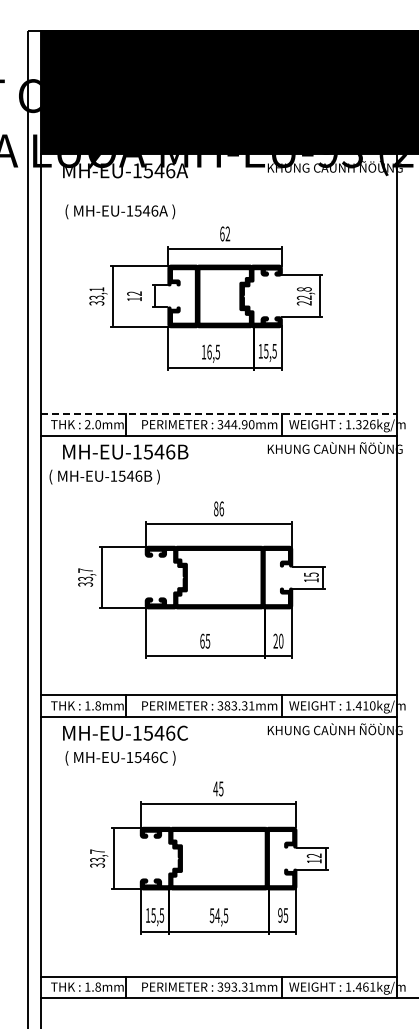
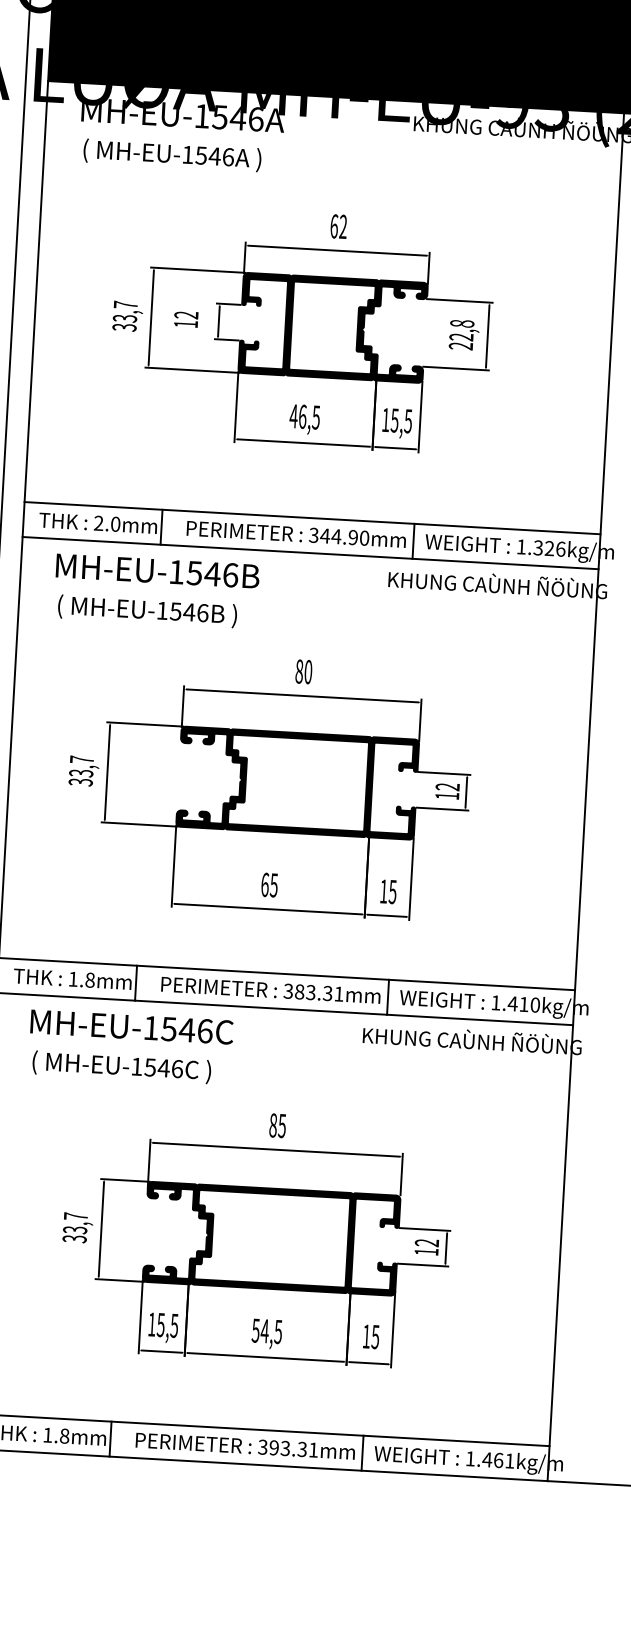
text: (120, 211) -> (172, 154), moved
text: (96, 289) -> (125, 305), 33,1 -> 33,7
text: (203, 352) -> (293, 416), 16,5 -> 46,5
line: (219, 414) -> (313, 518), dashed -> solid
text: (104, 476) -> (147, 610), moved
text: (221, 508) -> (308, 671), 86 -> 80
text: (311, 574) -> (447, 786), 15 -> 12
text: (278, 640) -> (388, 890), 20 -> 15
text: (215, 788) -> (272, 1124), 45 -> 85
text: (280, 915) -> (366, 1336), 95 -> 15

